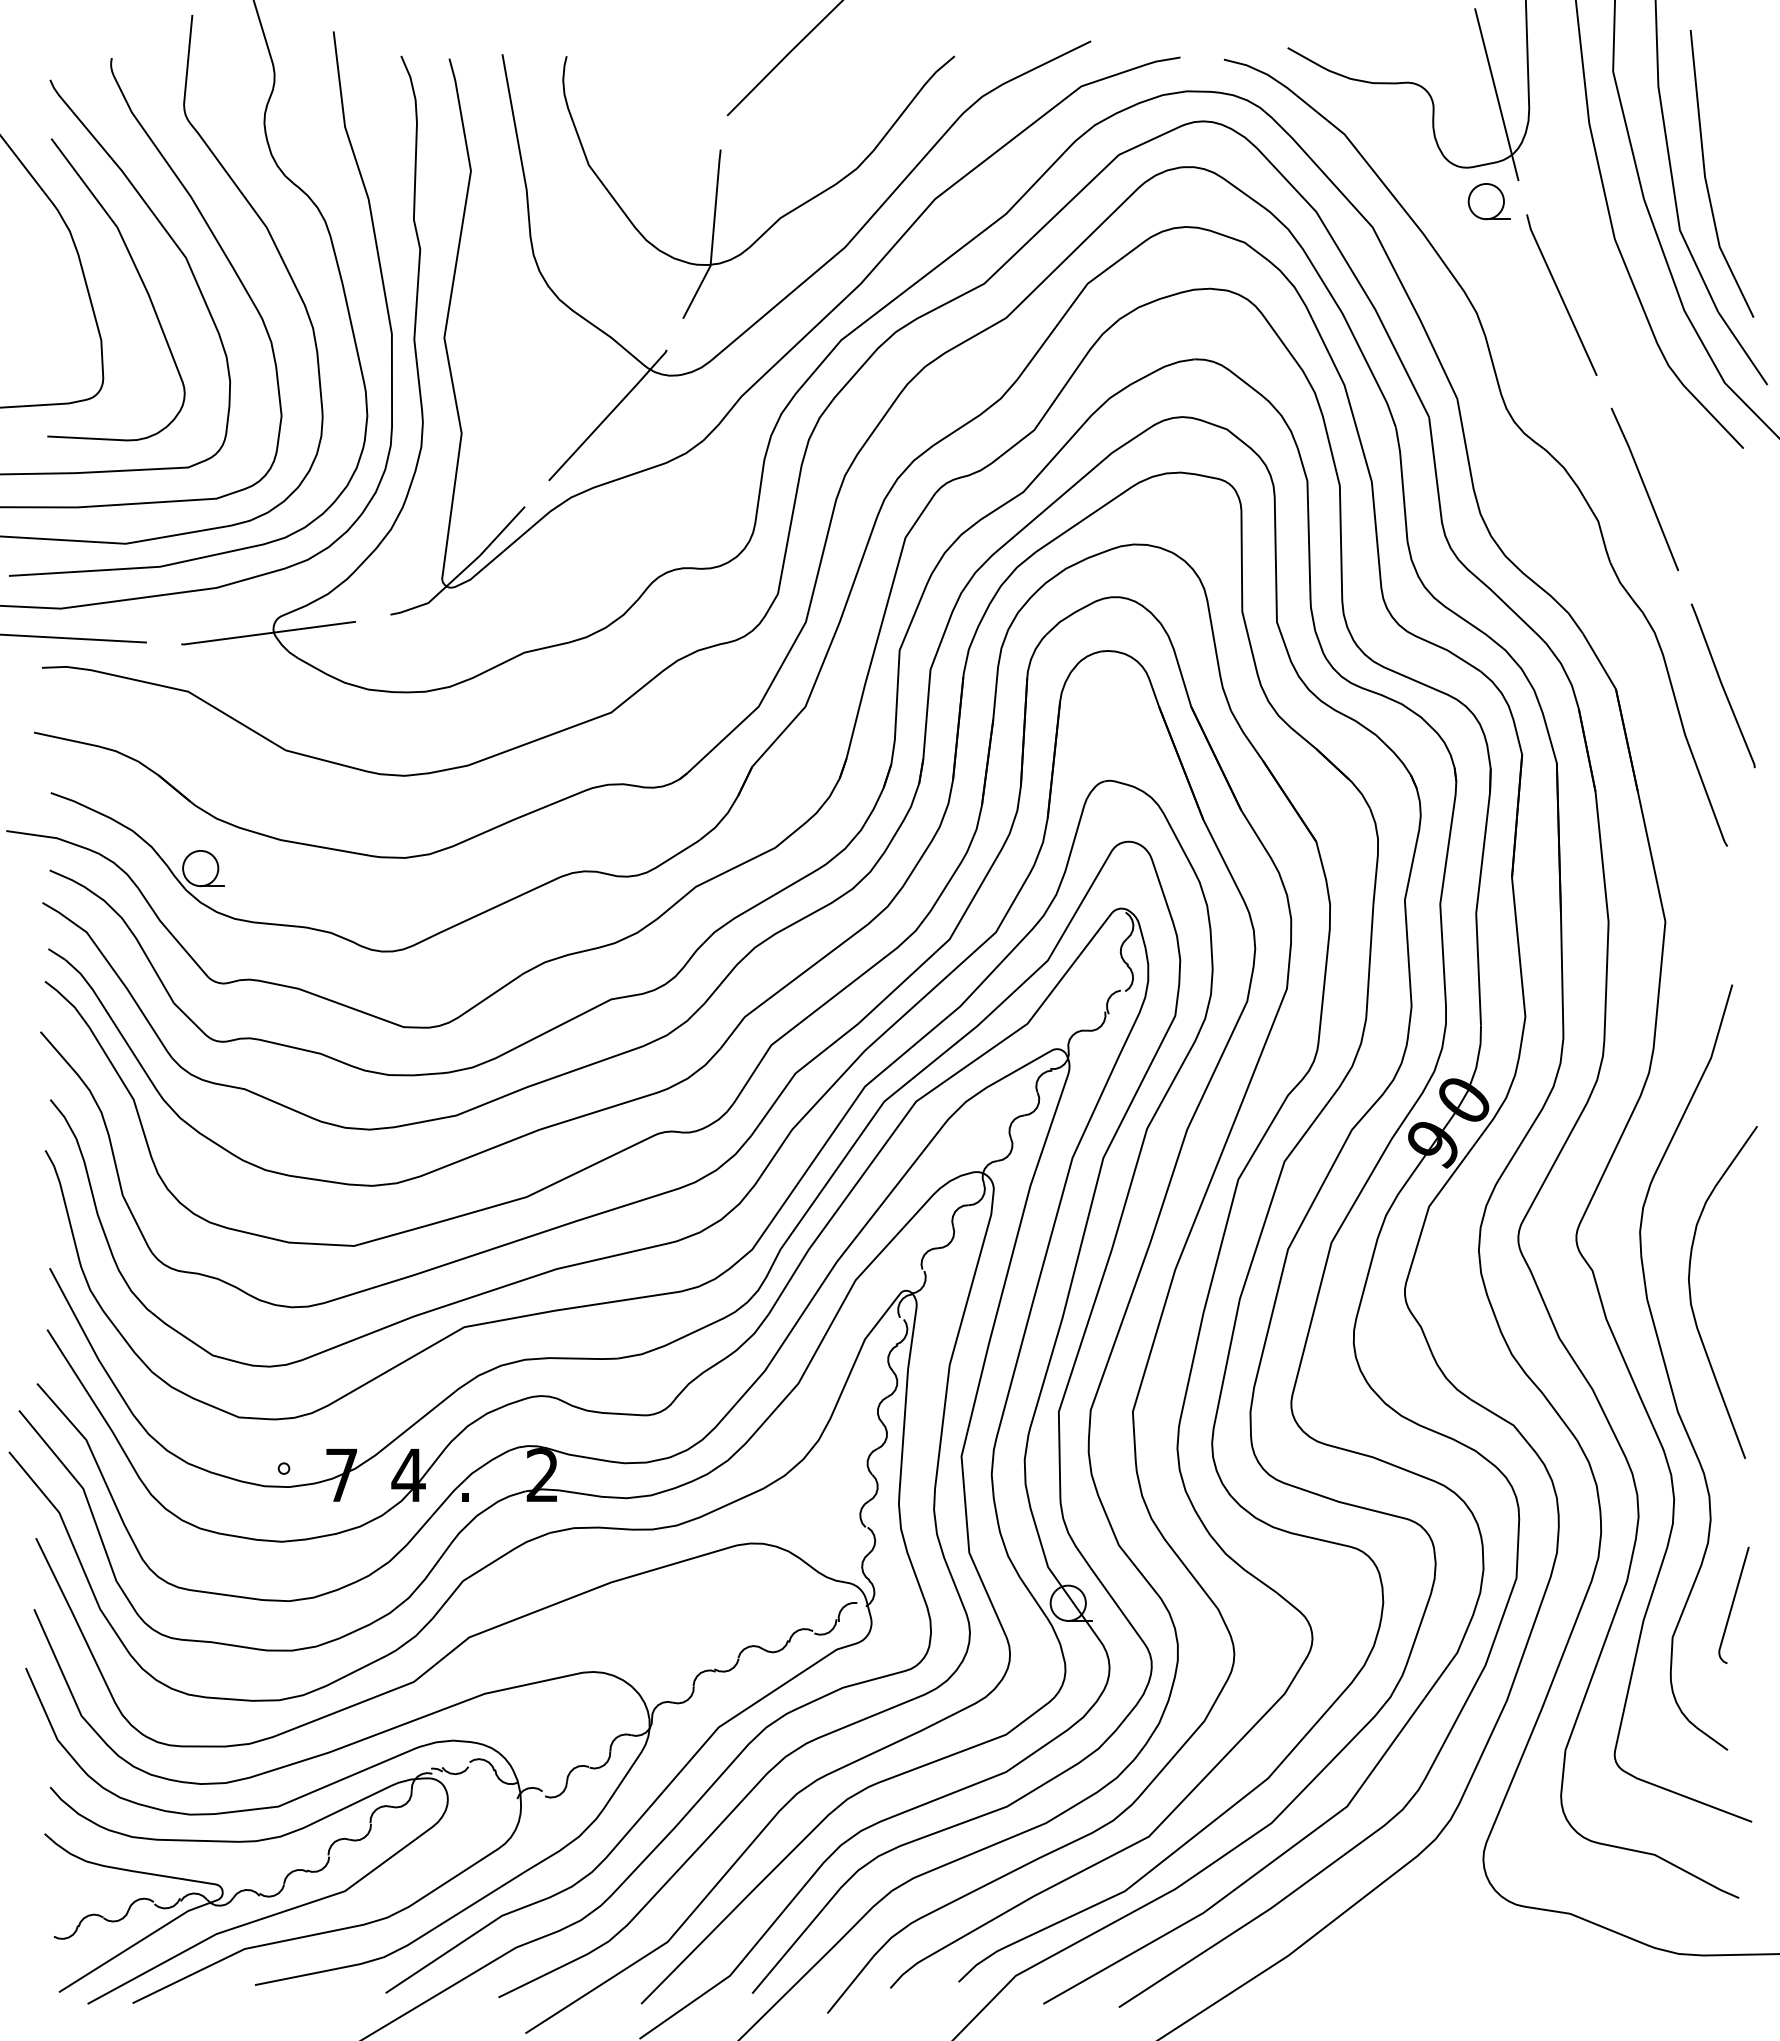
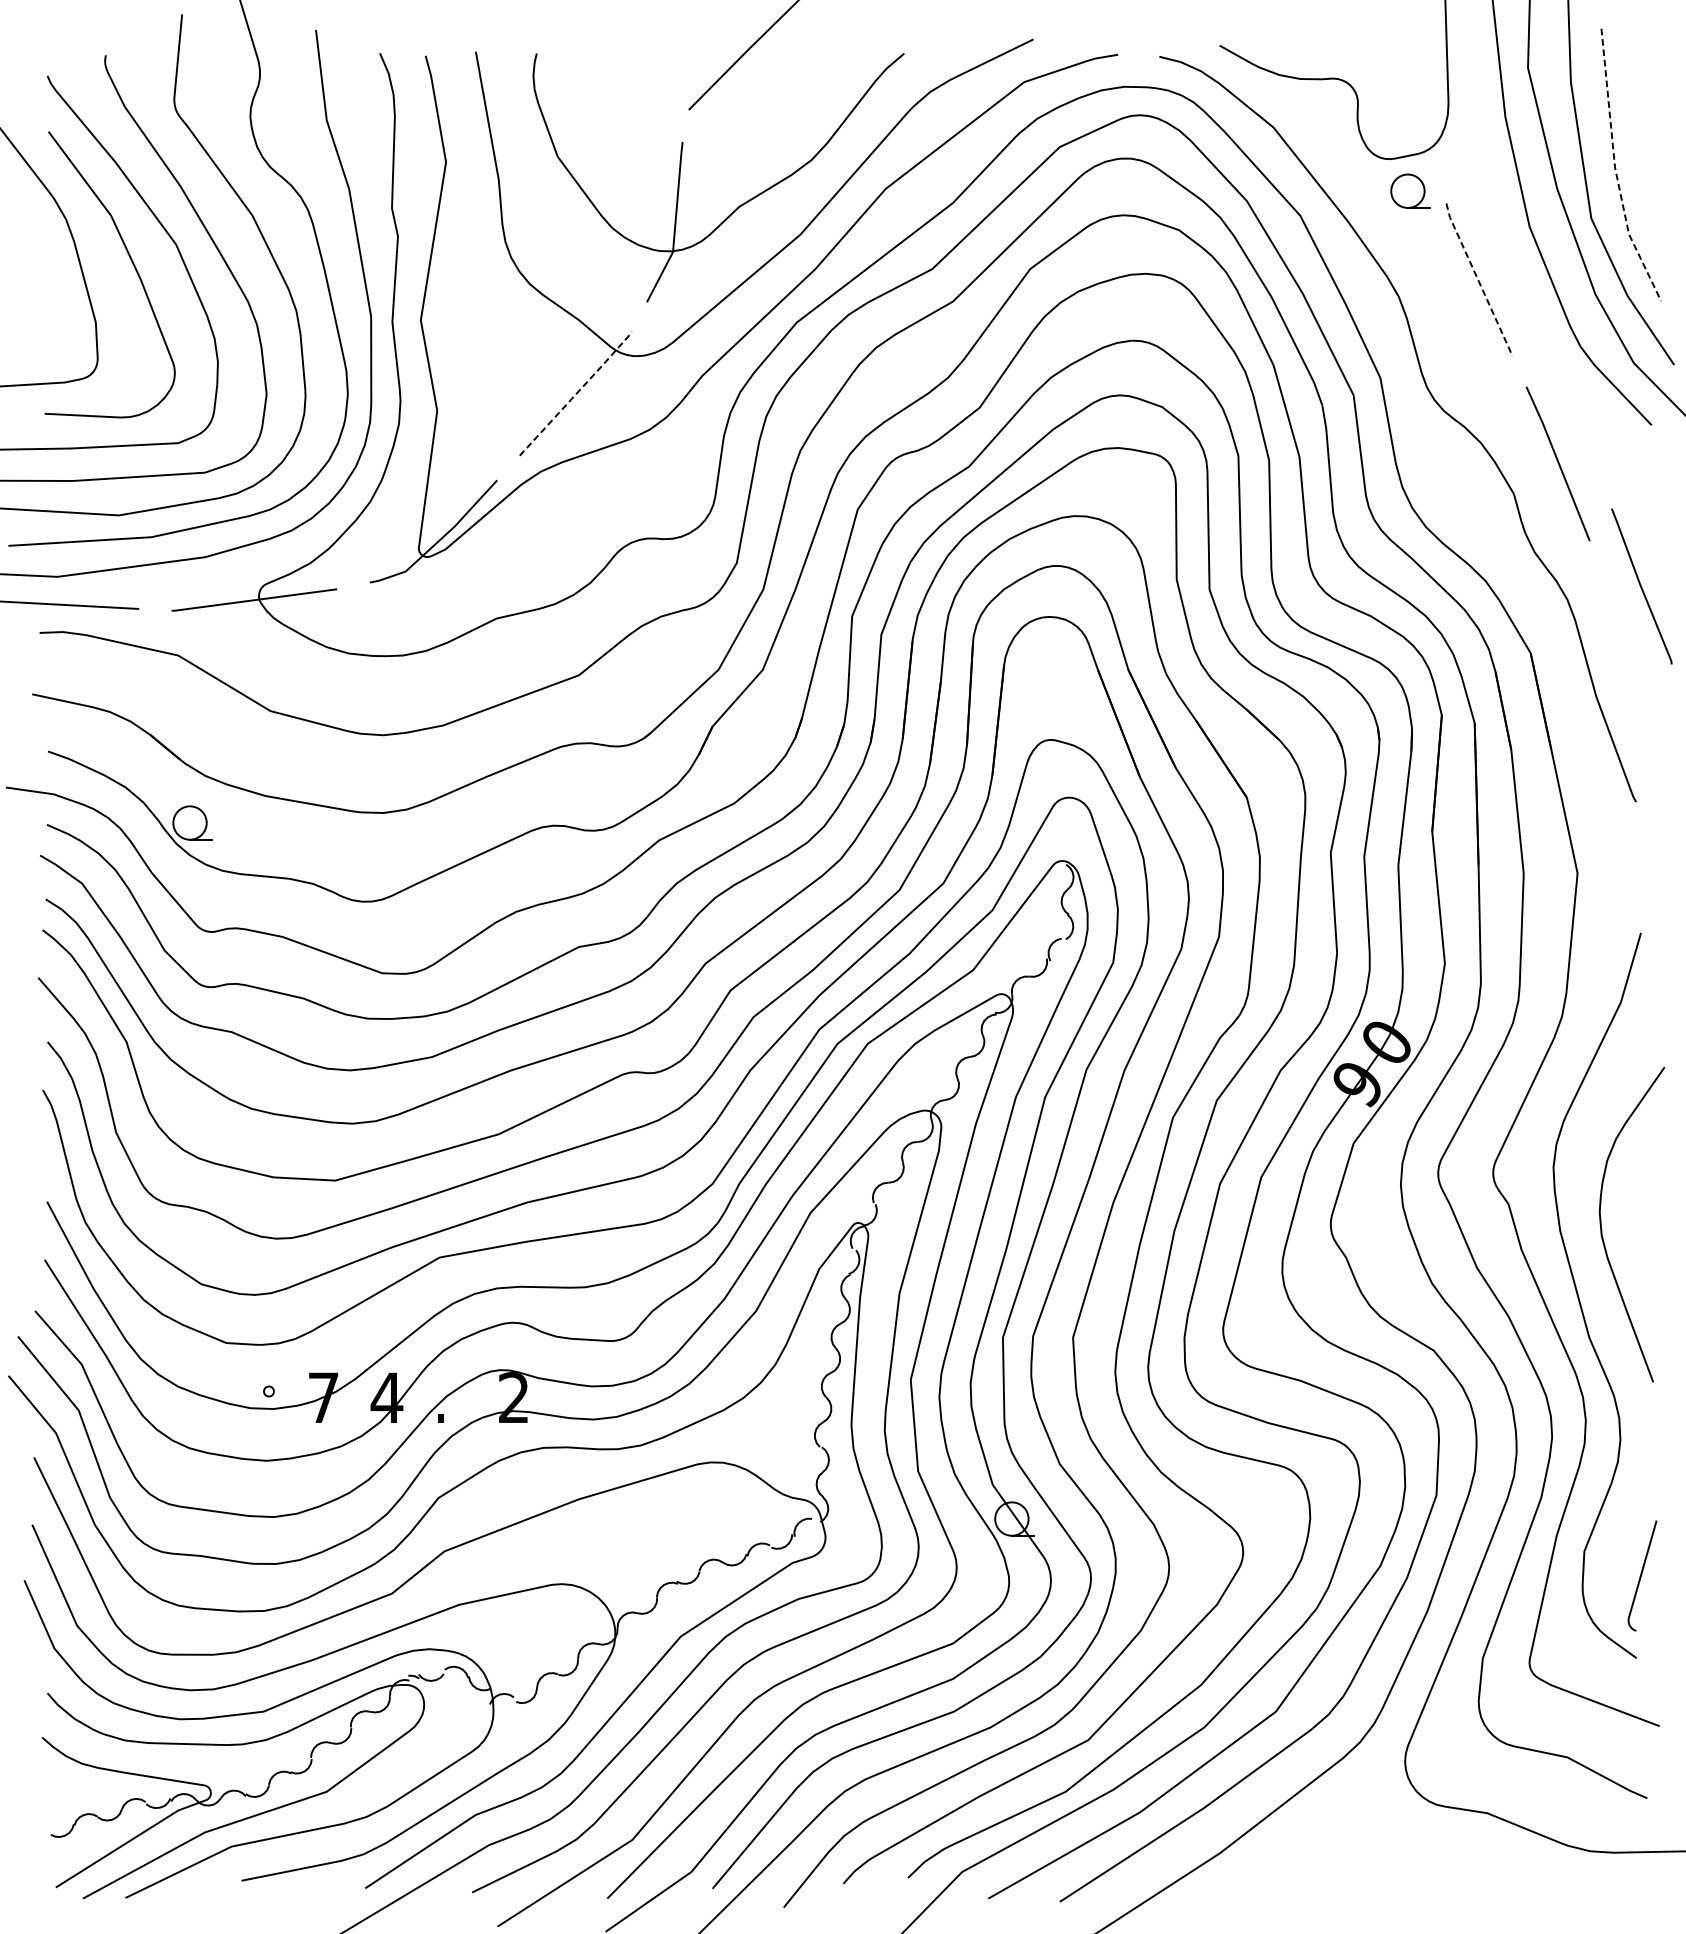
line: (1496, 94) -> (1417, 89), removed
line: (1705, 179) -> (1615, 170), solid -> dashed
line: (1560, 294) -> (1478, 279), solid -> dashed
line: (609, 414) -> (577, 392), solid -> dashed
line: (1722, 685) -> (1641, 586), moved
curve: (1733, 1604) -> (1642, 1575), moved

